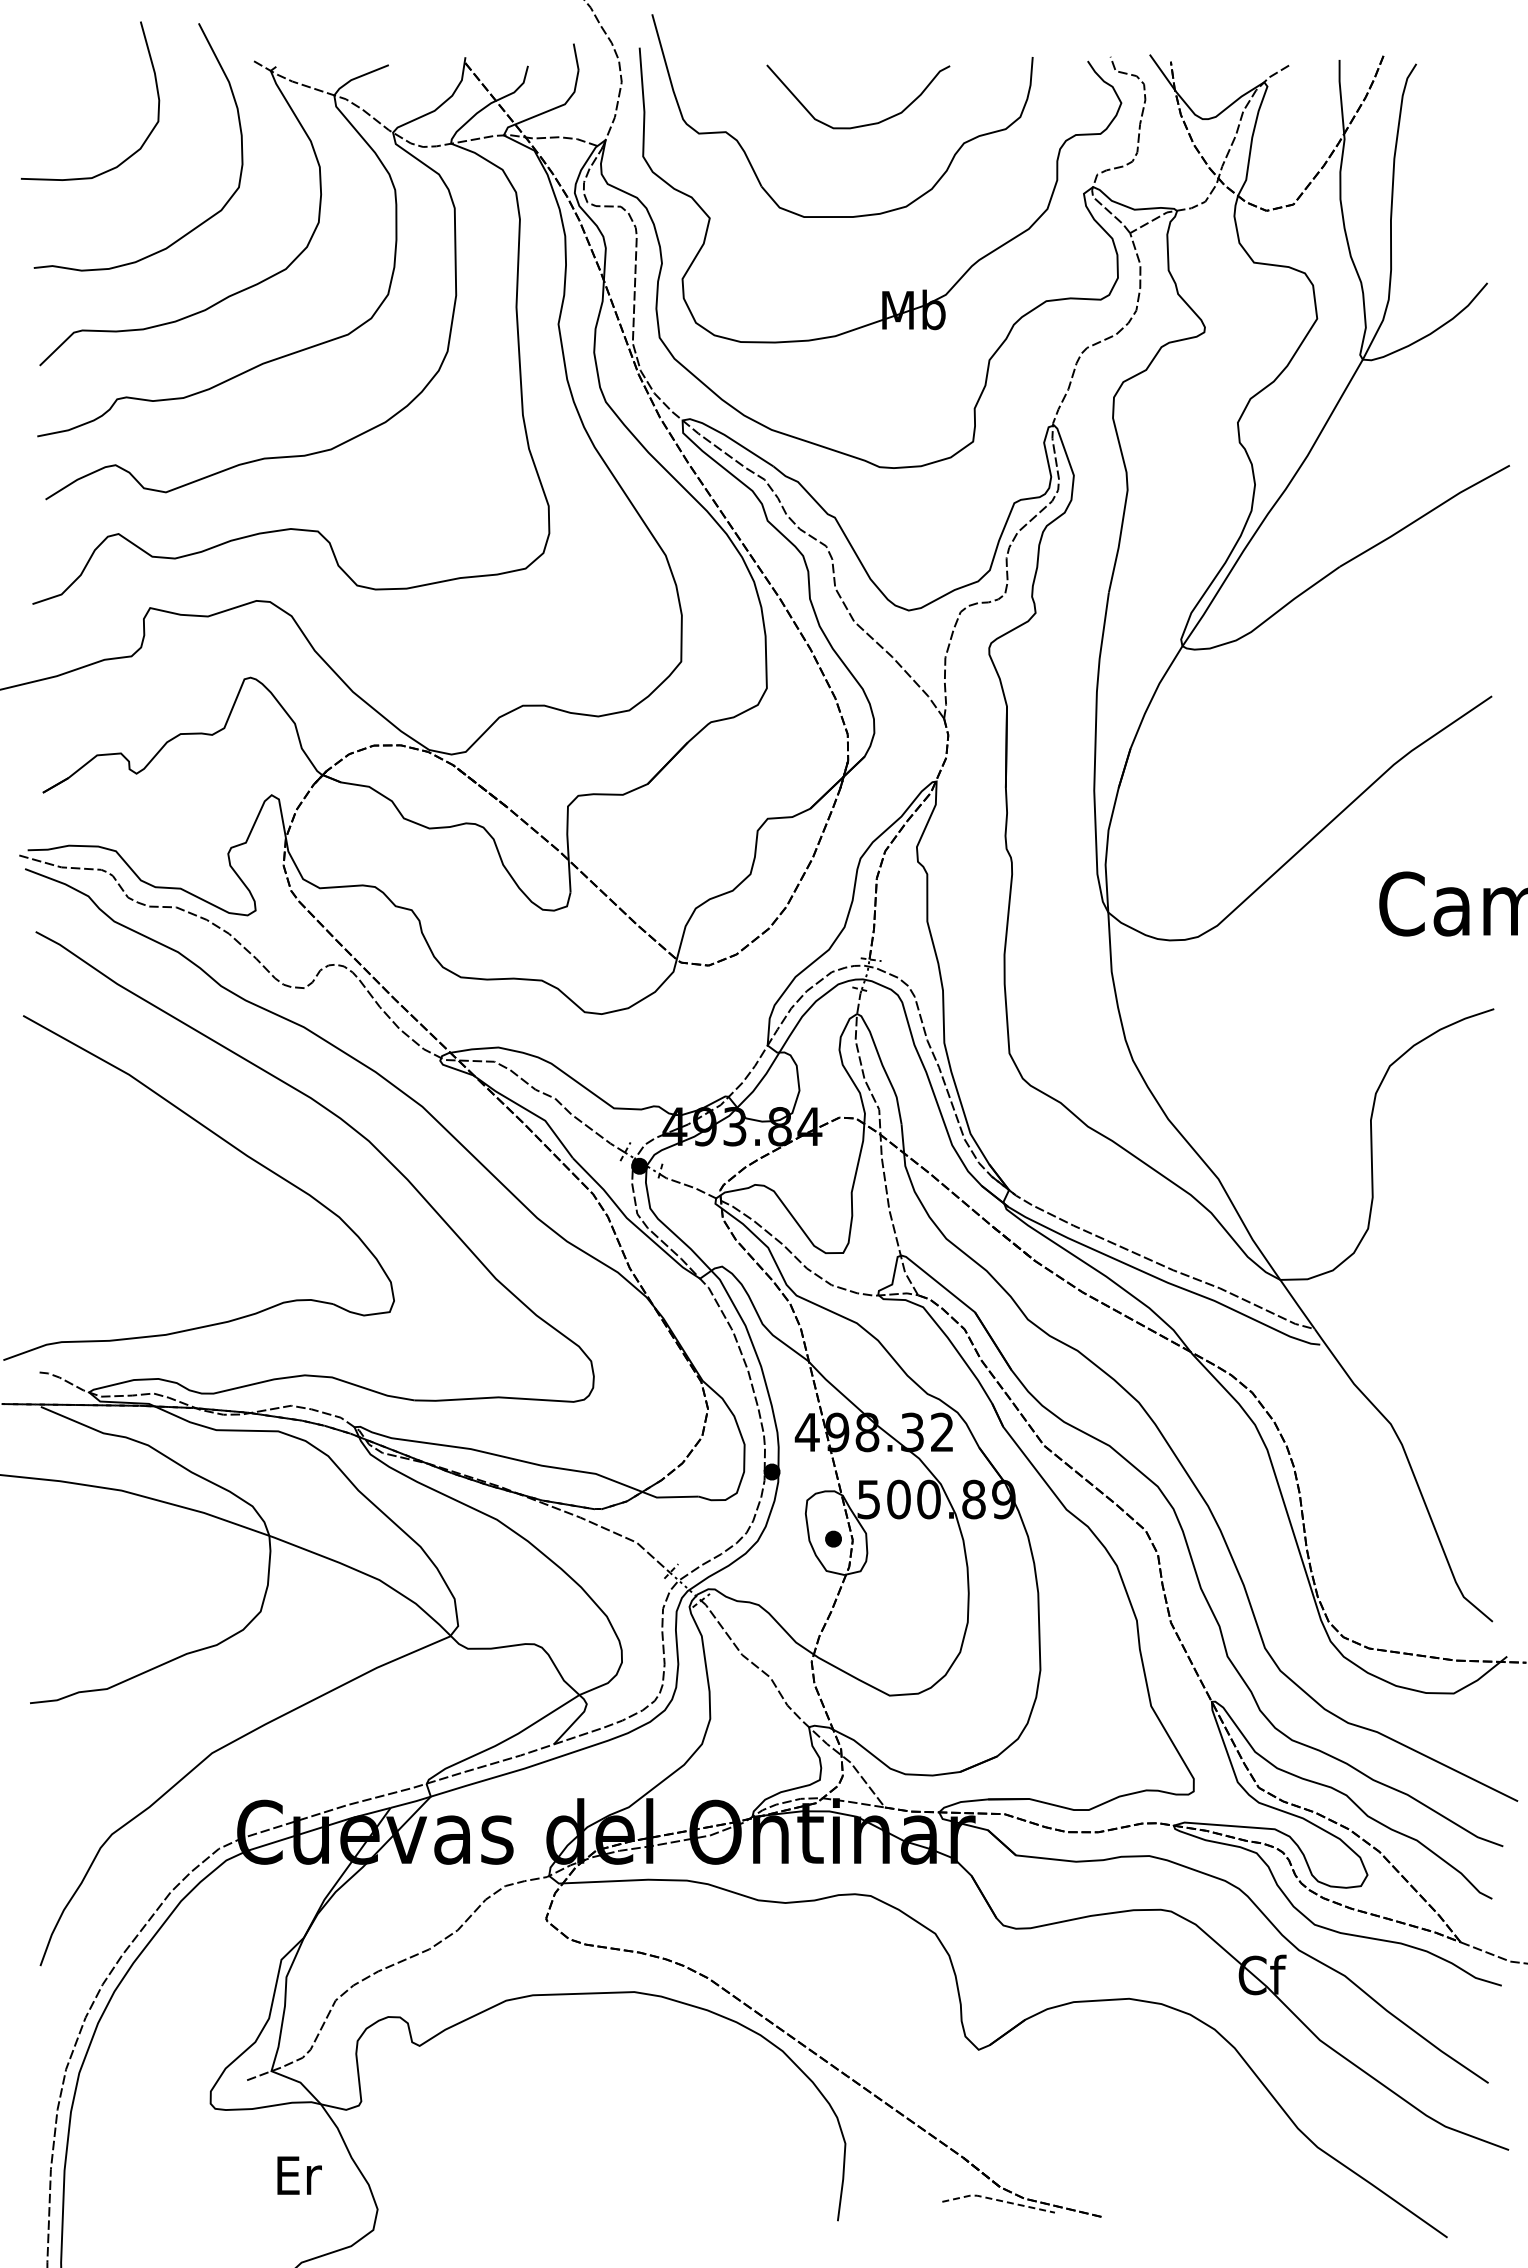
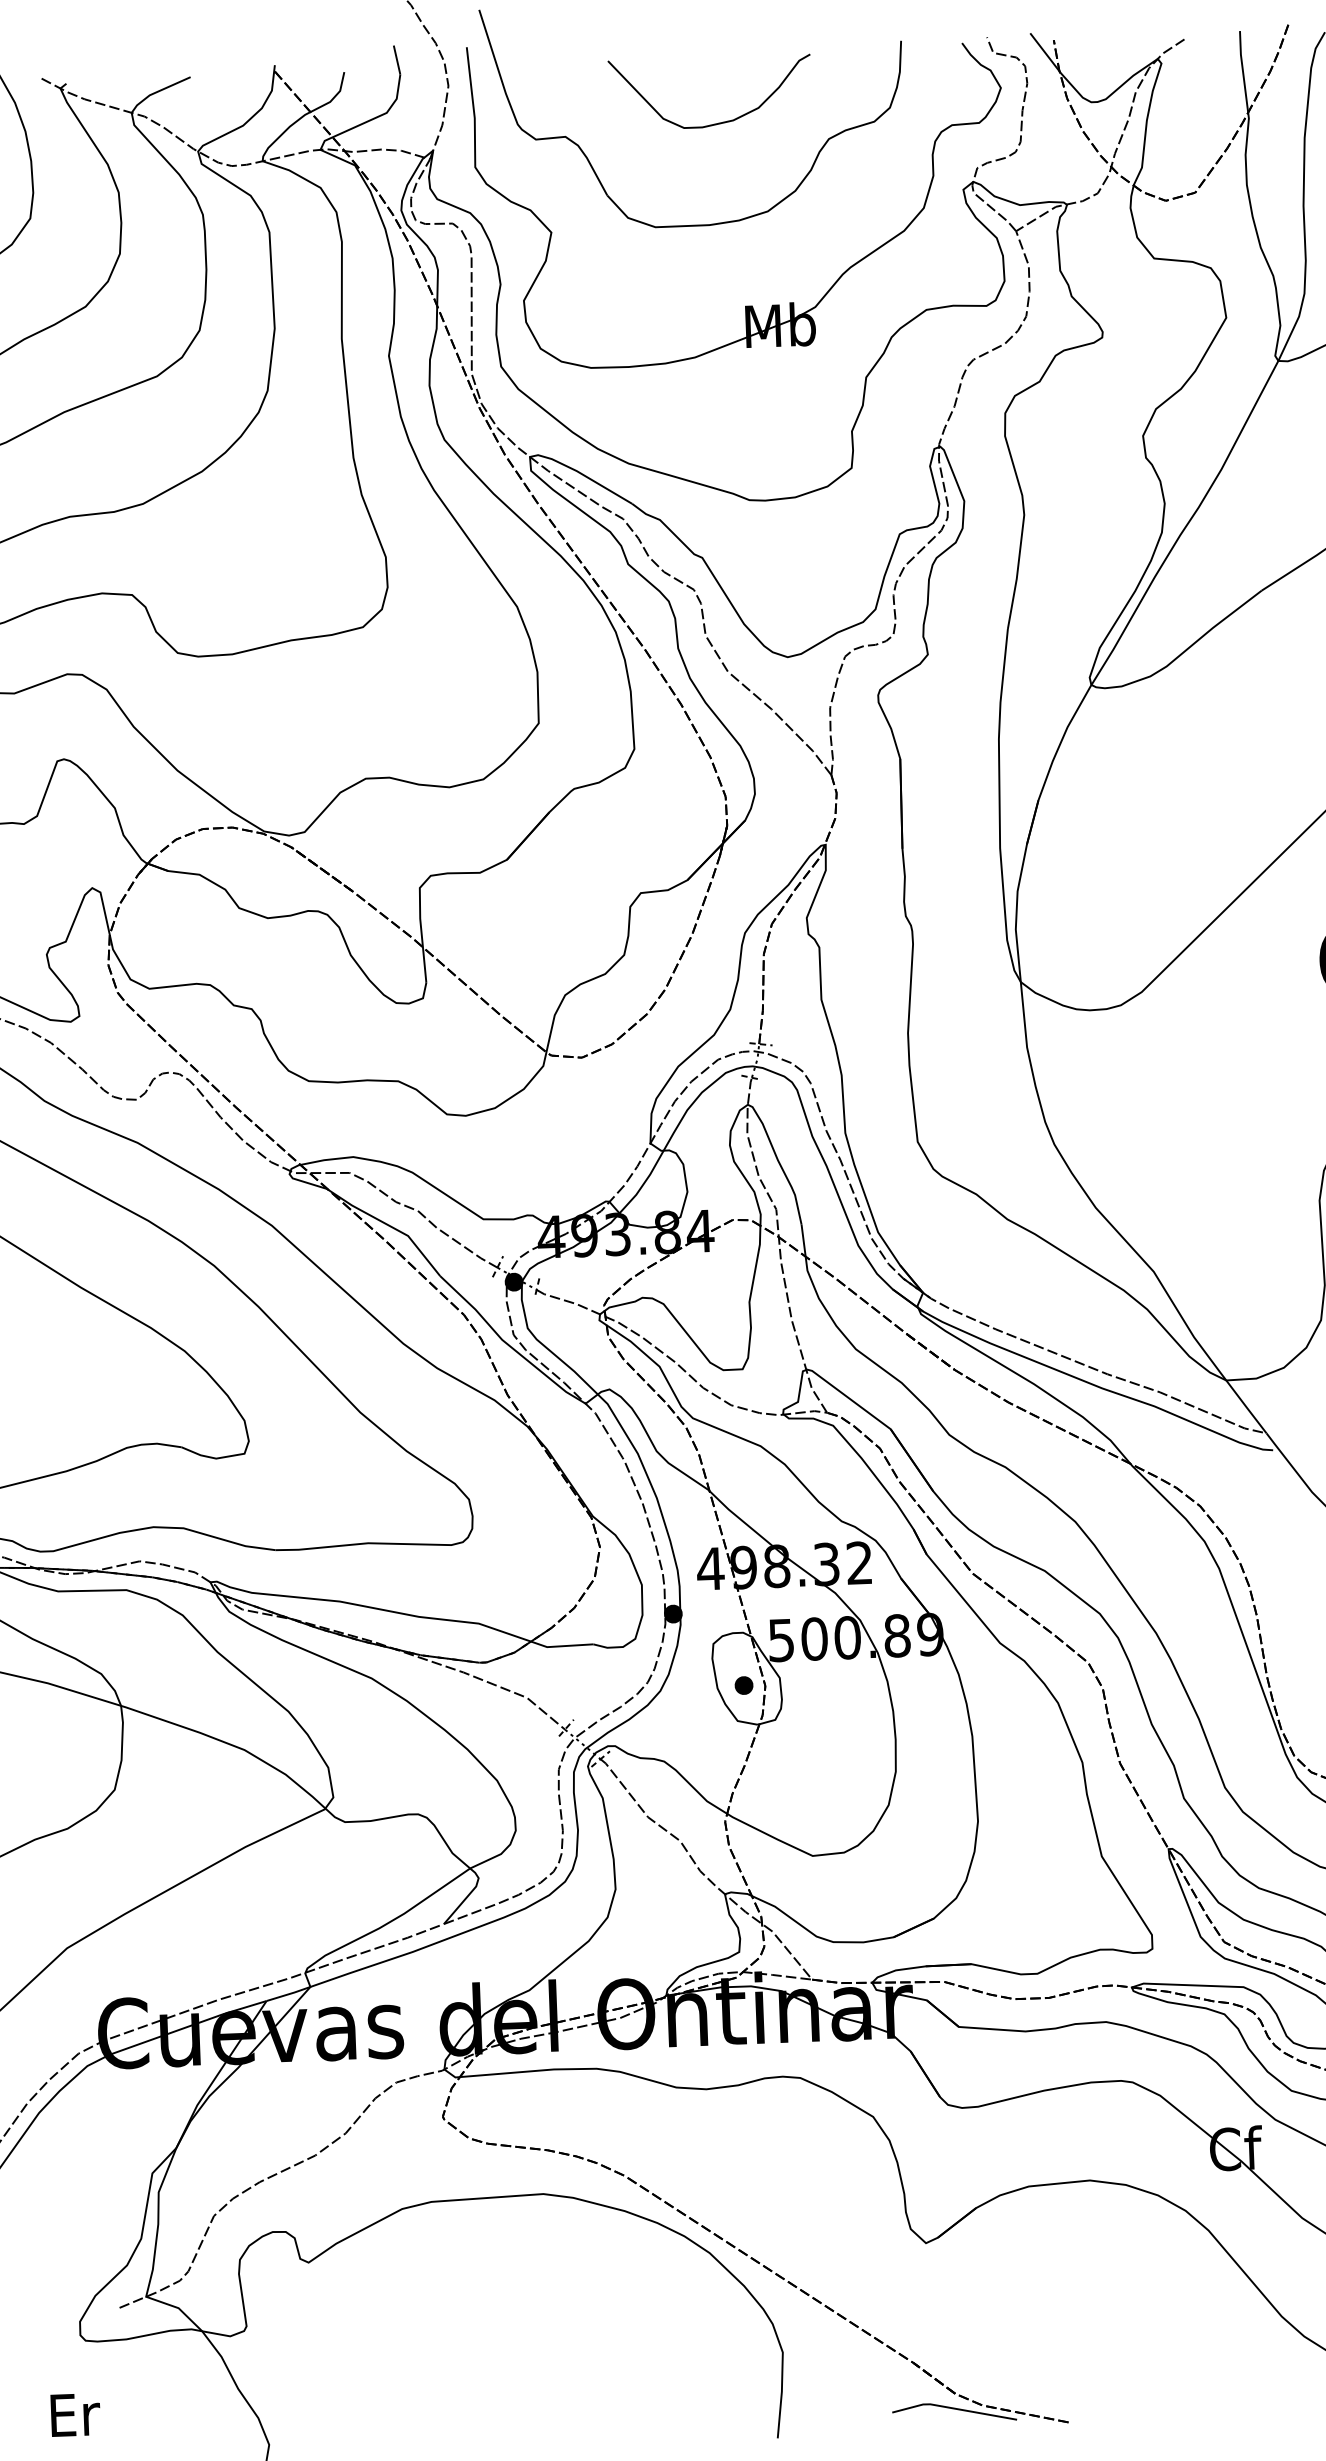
text: (299, 2175) -> (75, 2414), moved
line: (997, 2200) -> (953, 2408), dashed -> solid

